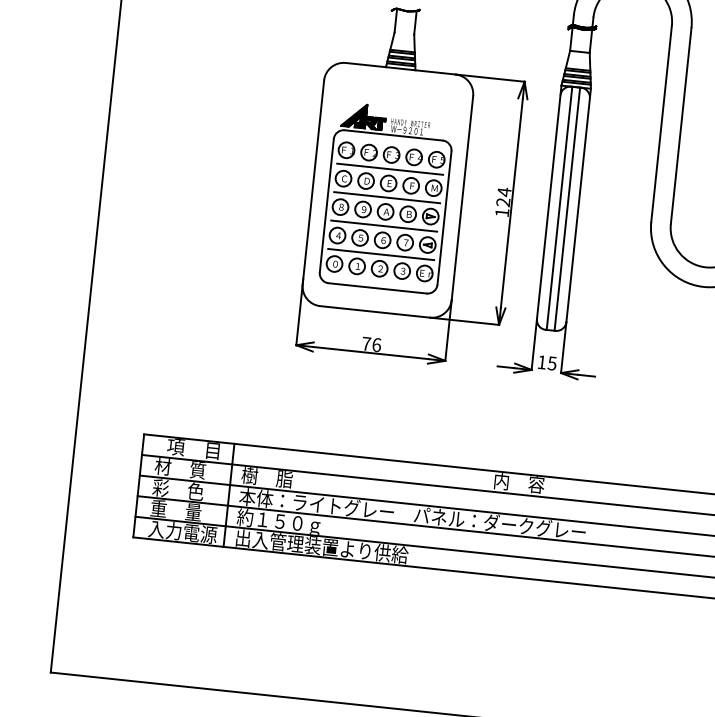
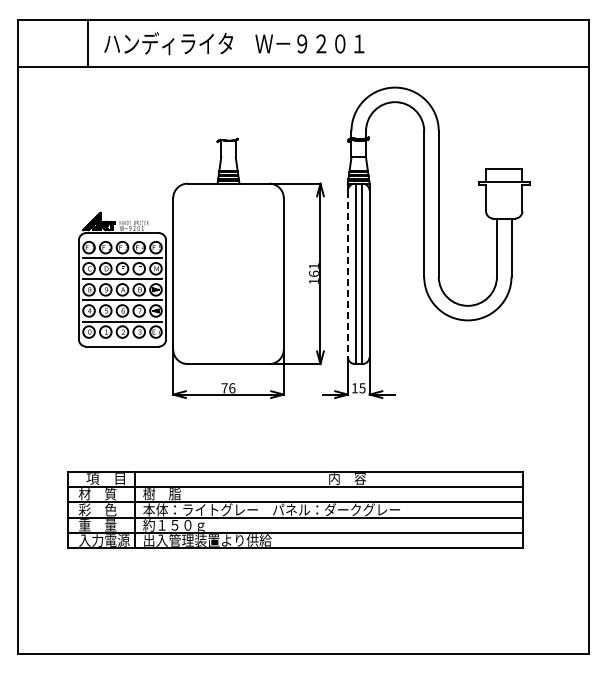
text: (503, 196) -> (313, 269), 124 -> 161
part: (387, 197) -> (122, 279), moved
line: (548, 206) -> (347, 273), solid -> dashed

